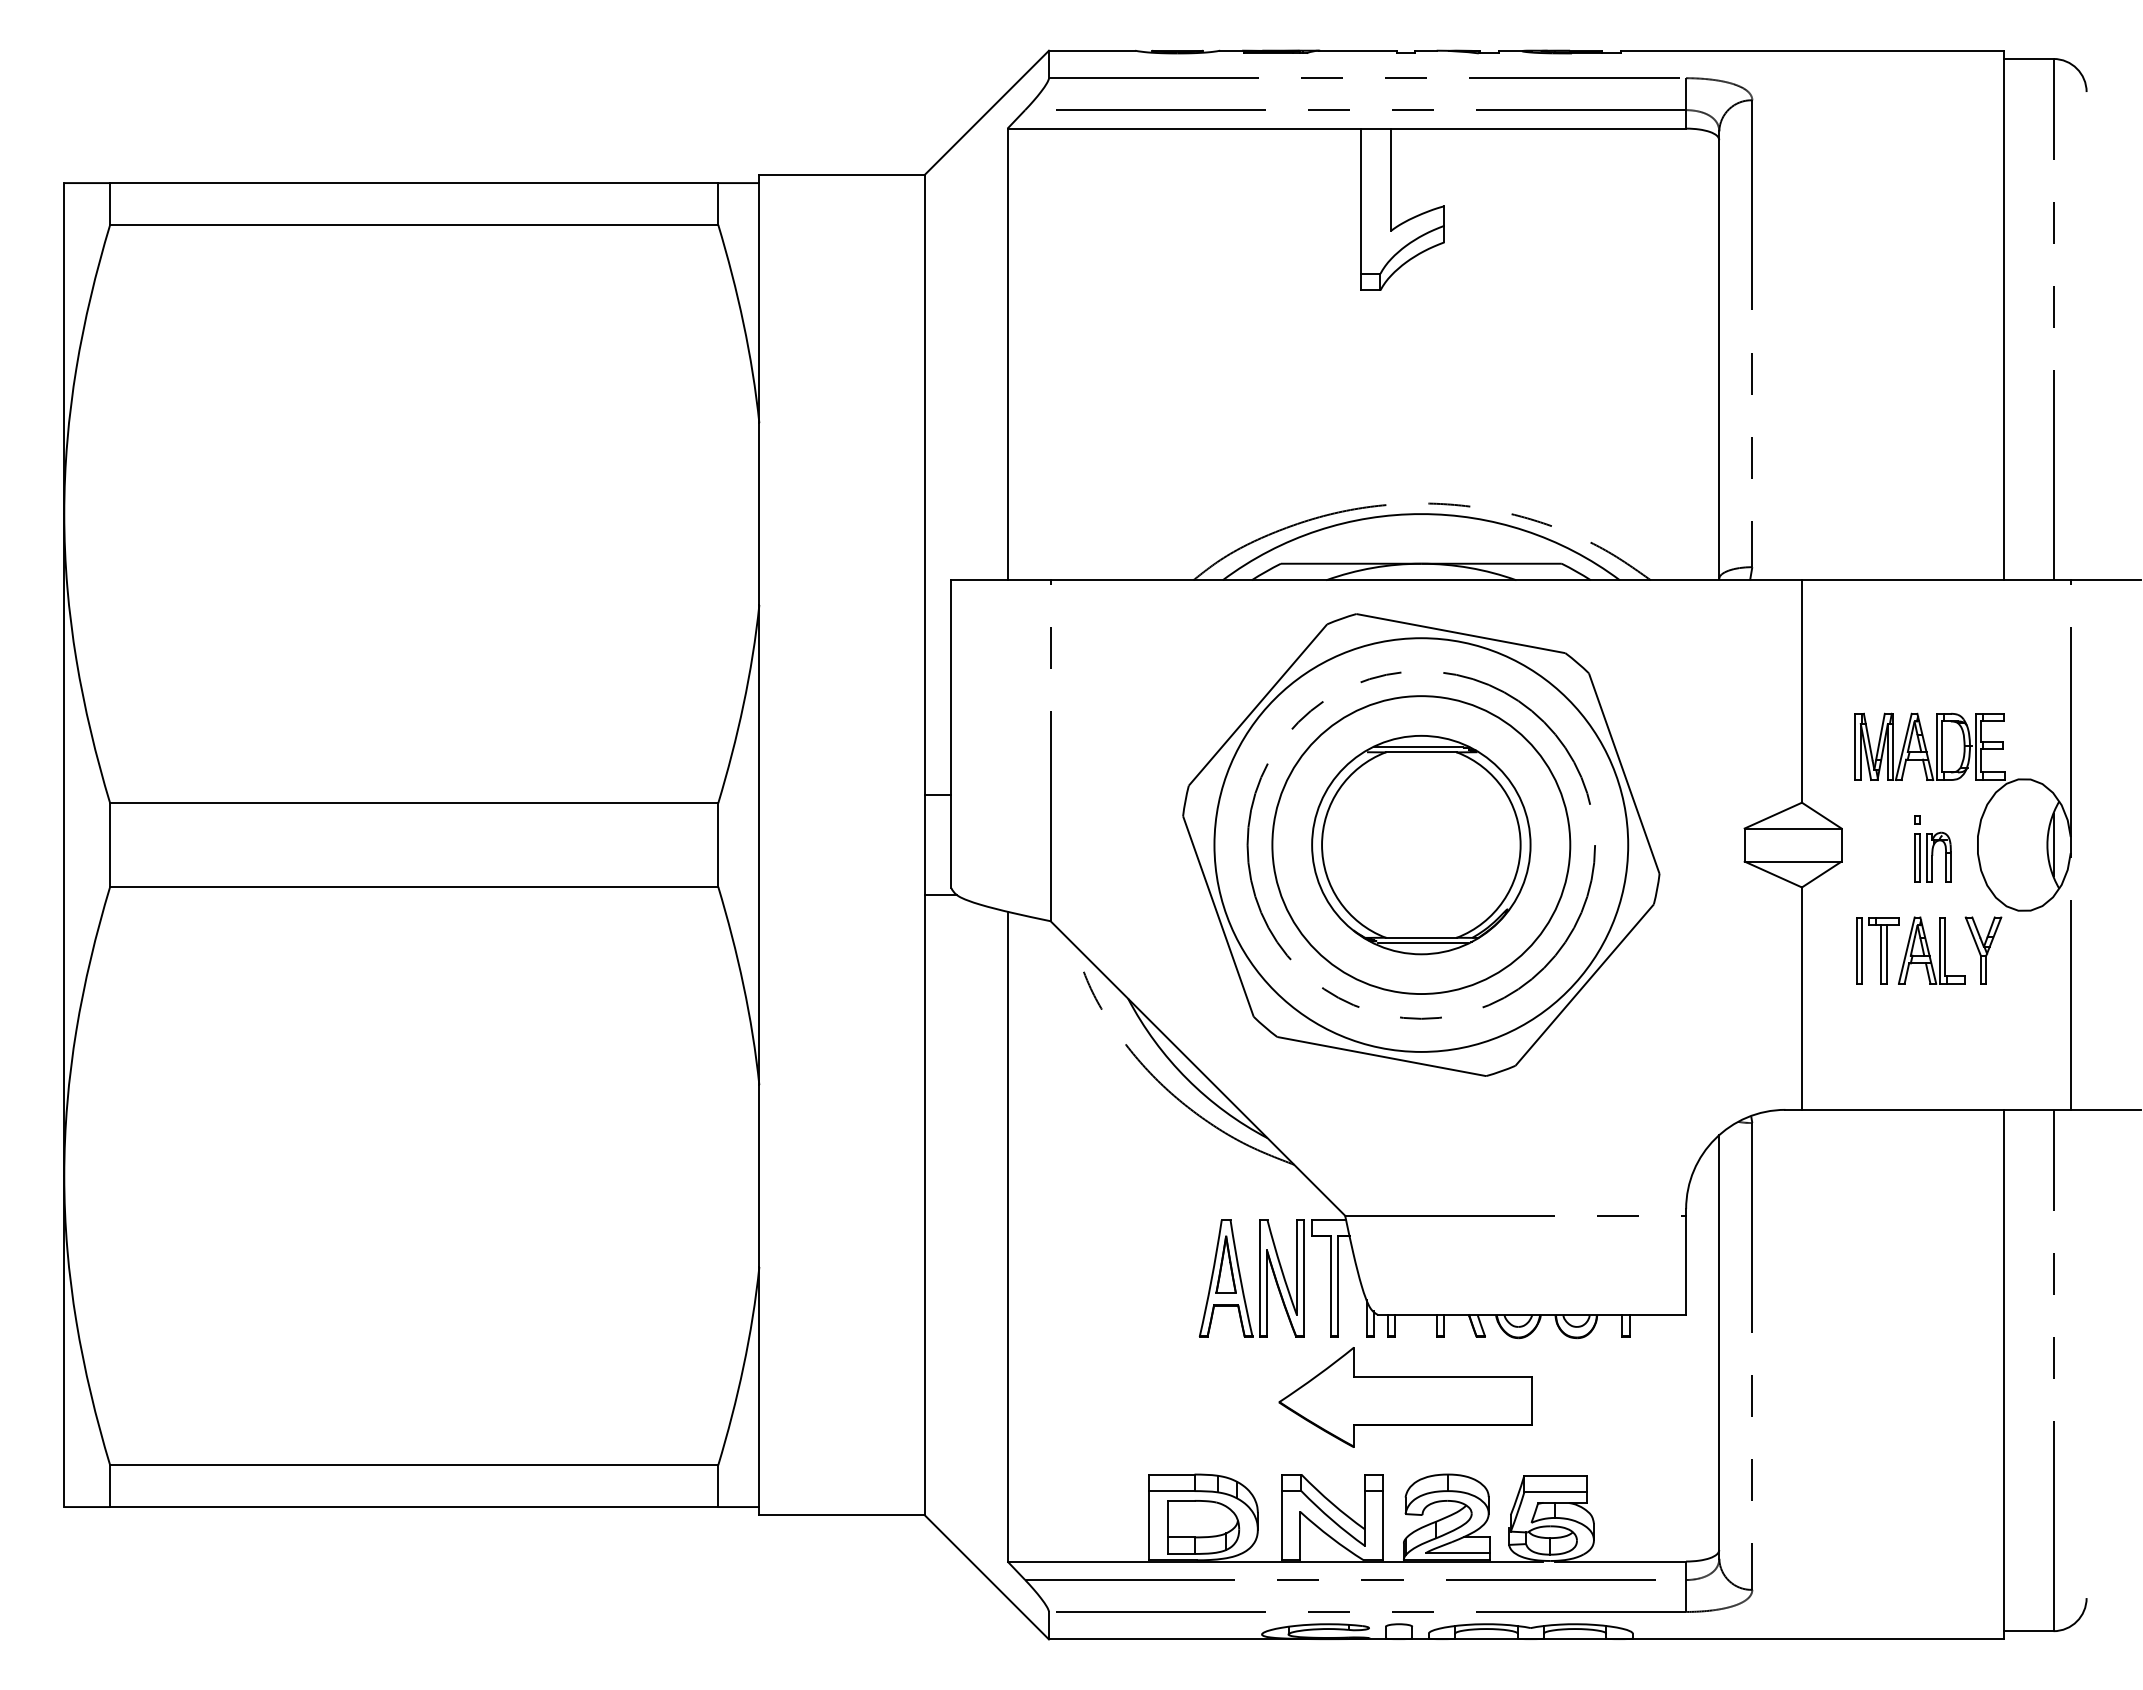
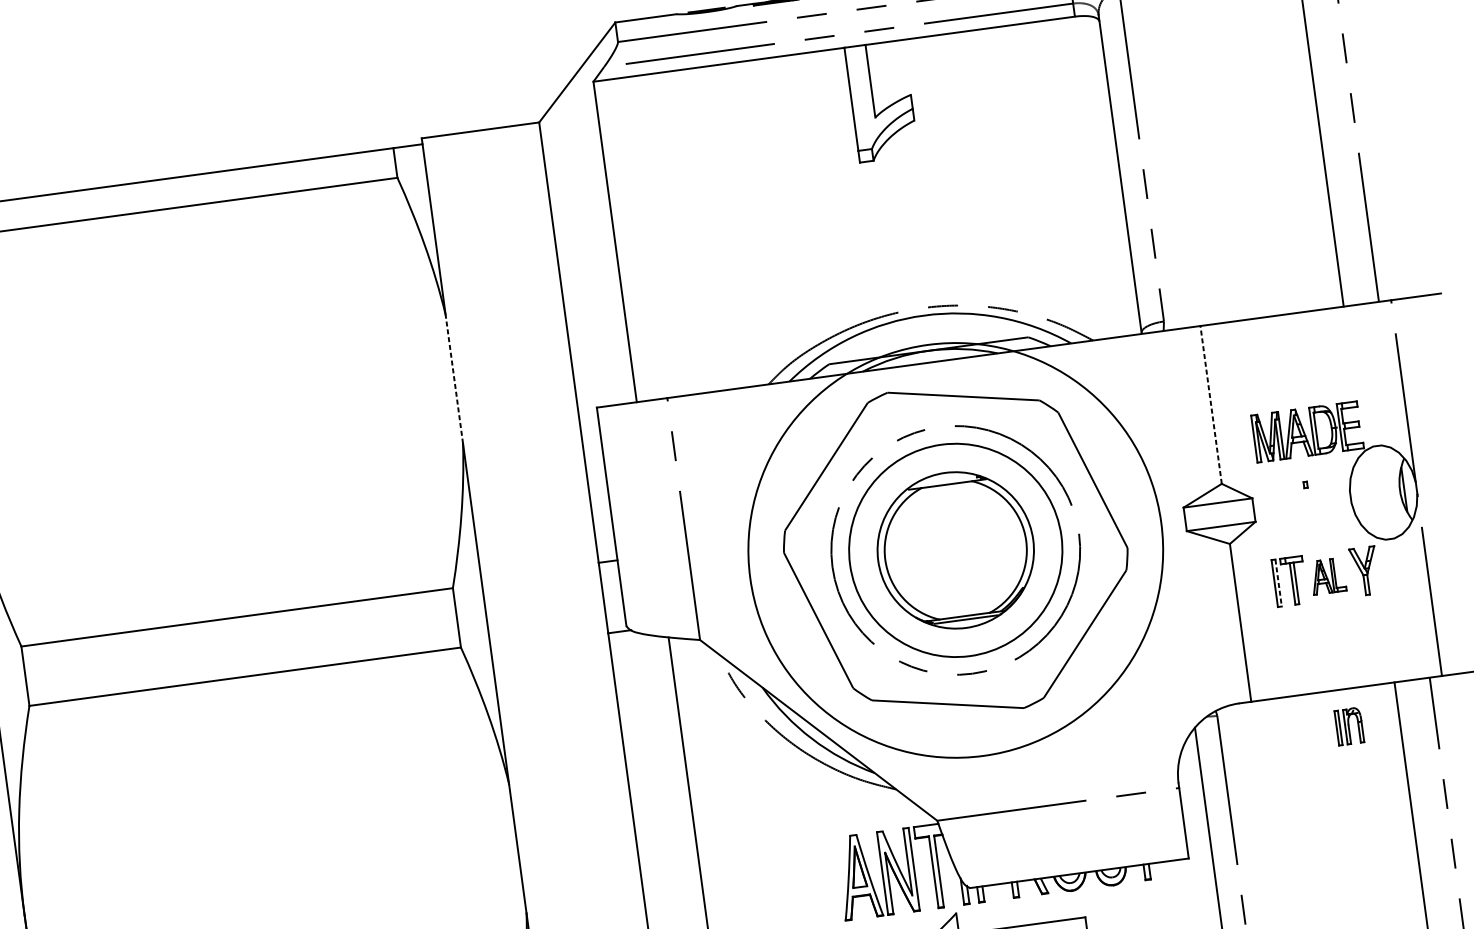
line: (759, 514) -> (454, 379), solid -> dashed
line: (1801, 691) -> (1210, 404), solid -> dashed
line: (1418, 747) -> (944, 481), removed
circle: (1421, 844) -> (955, 550), size x1.4
part: (1932, 856) -> (1348, 725), moved
part: (1931, 950) -> (1327, 576), size x0.7
line: (1862, 951) -> (1279, 583), solid -> dashed

